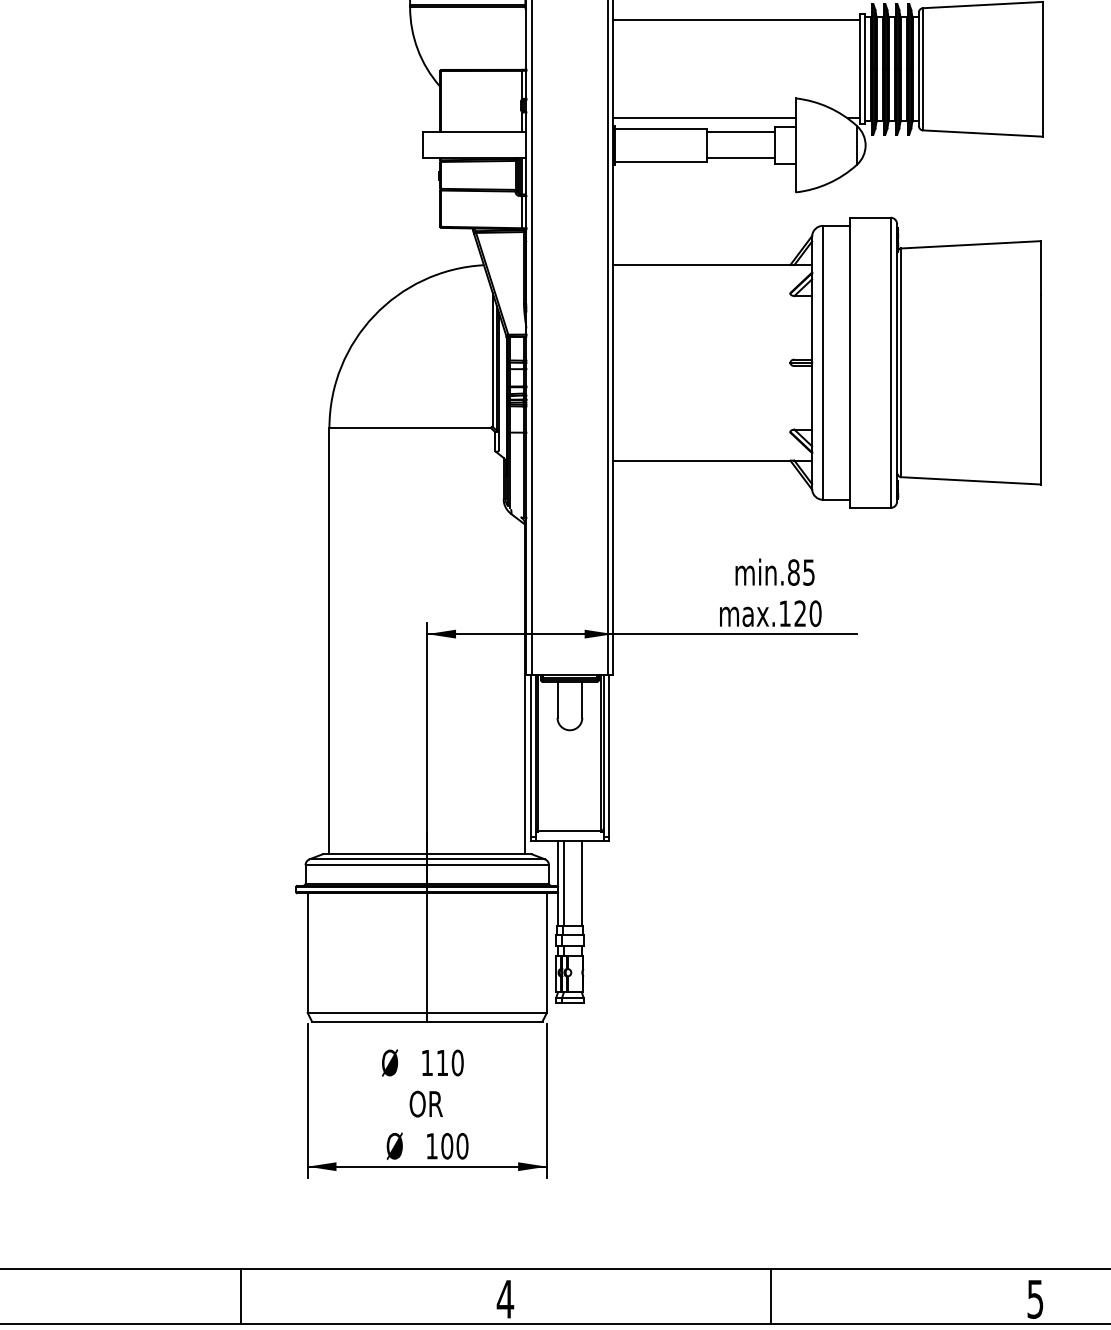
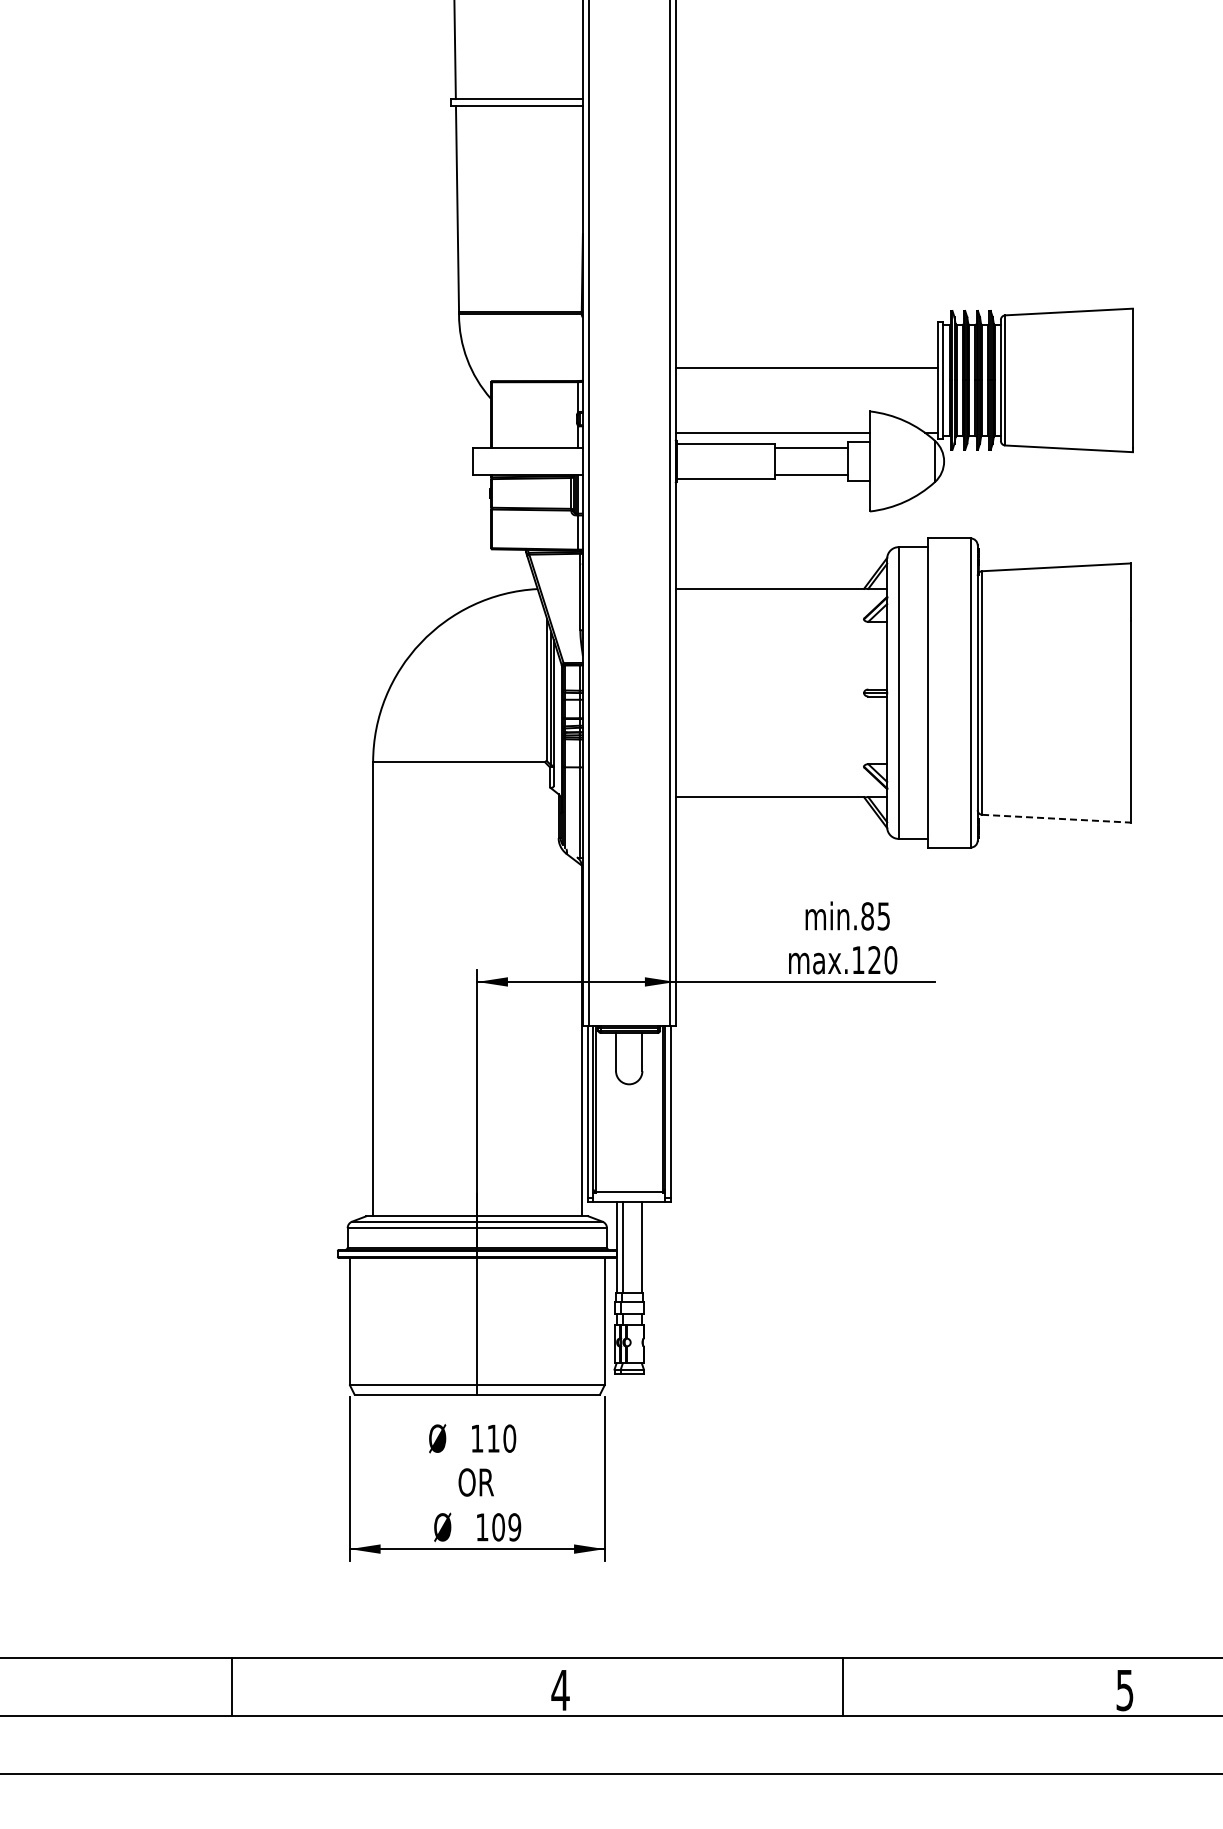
line: (736, 20) -> (806, 368), moved
line: (971, 480) -> (1056, 818), solid -> dashed
text: (462, 1146) -> (514, 1527), 100 -> 109
line: (240, 1296) -> (231, 1687), moved

